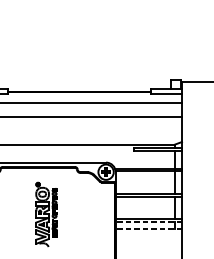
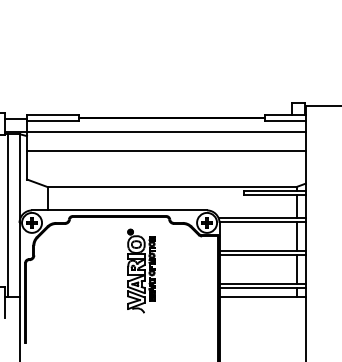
part: (46, 214) -> (141, 270), moved
line: (148, 222) -> (262, 288), dashed -> solid
line: (148, 228) -> (262, 296), dashed -> solid

